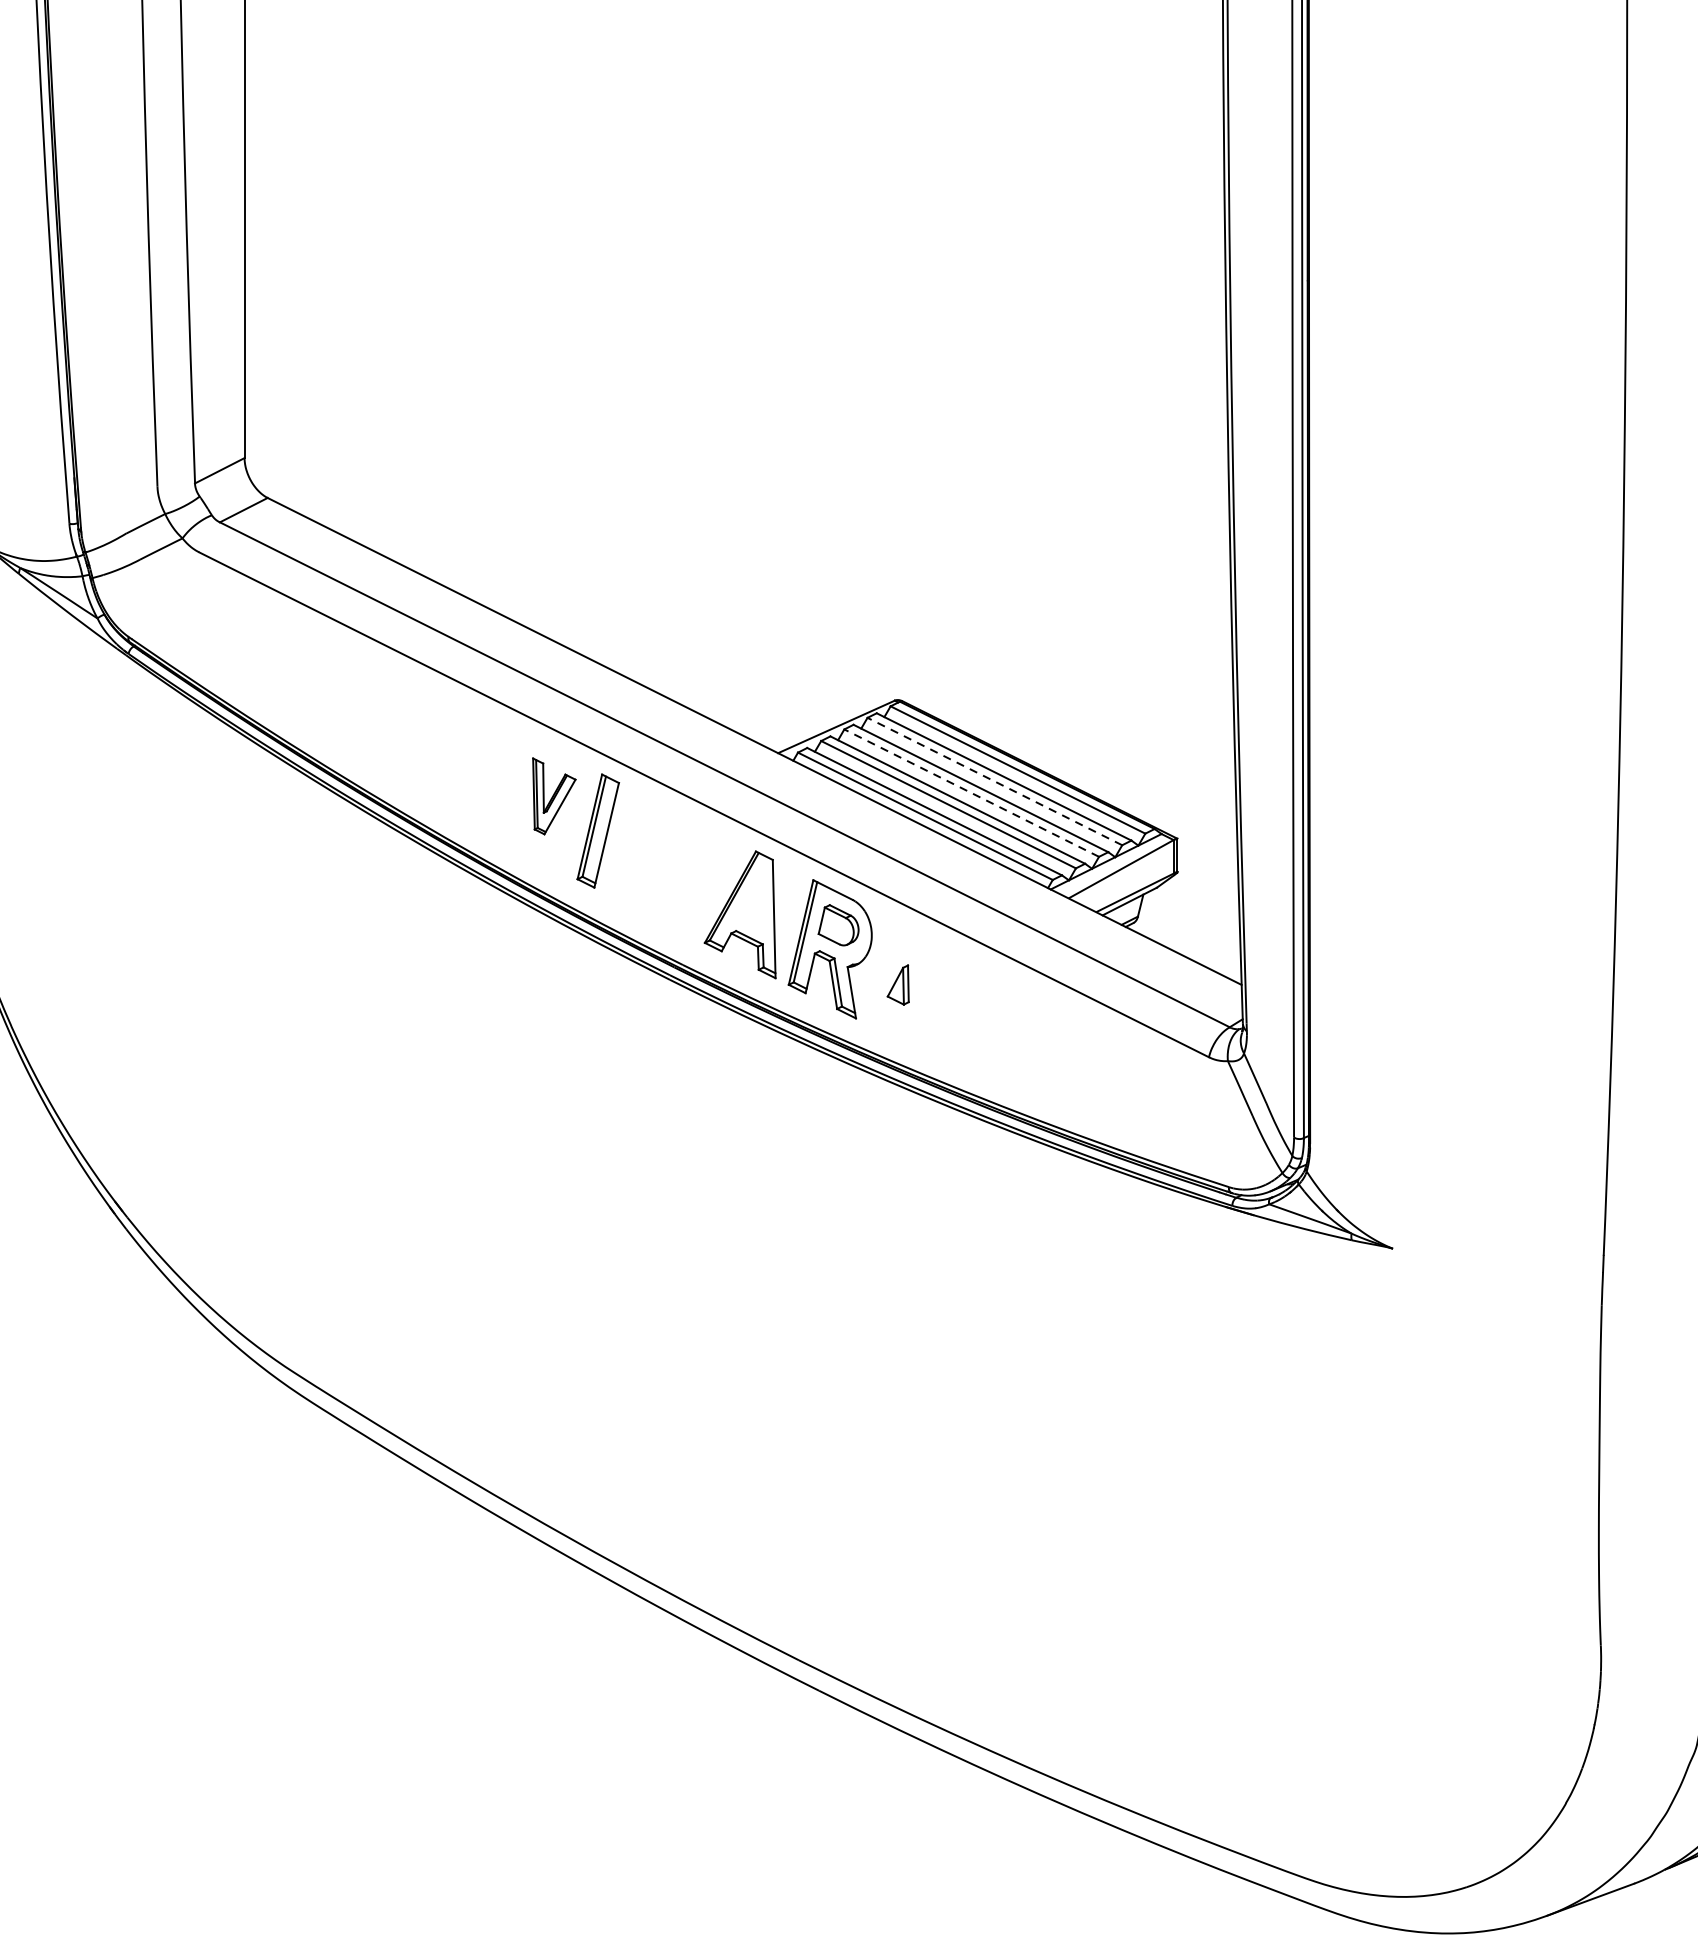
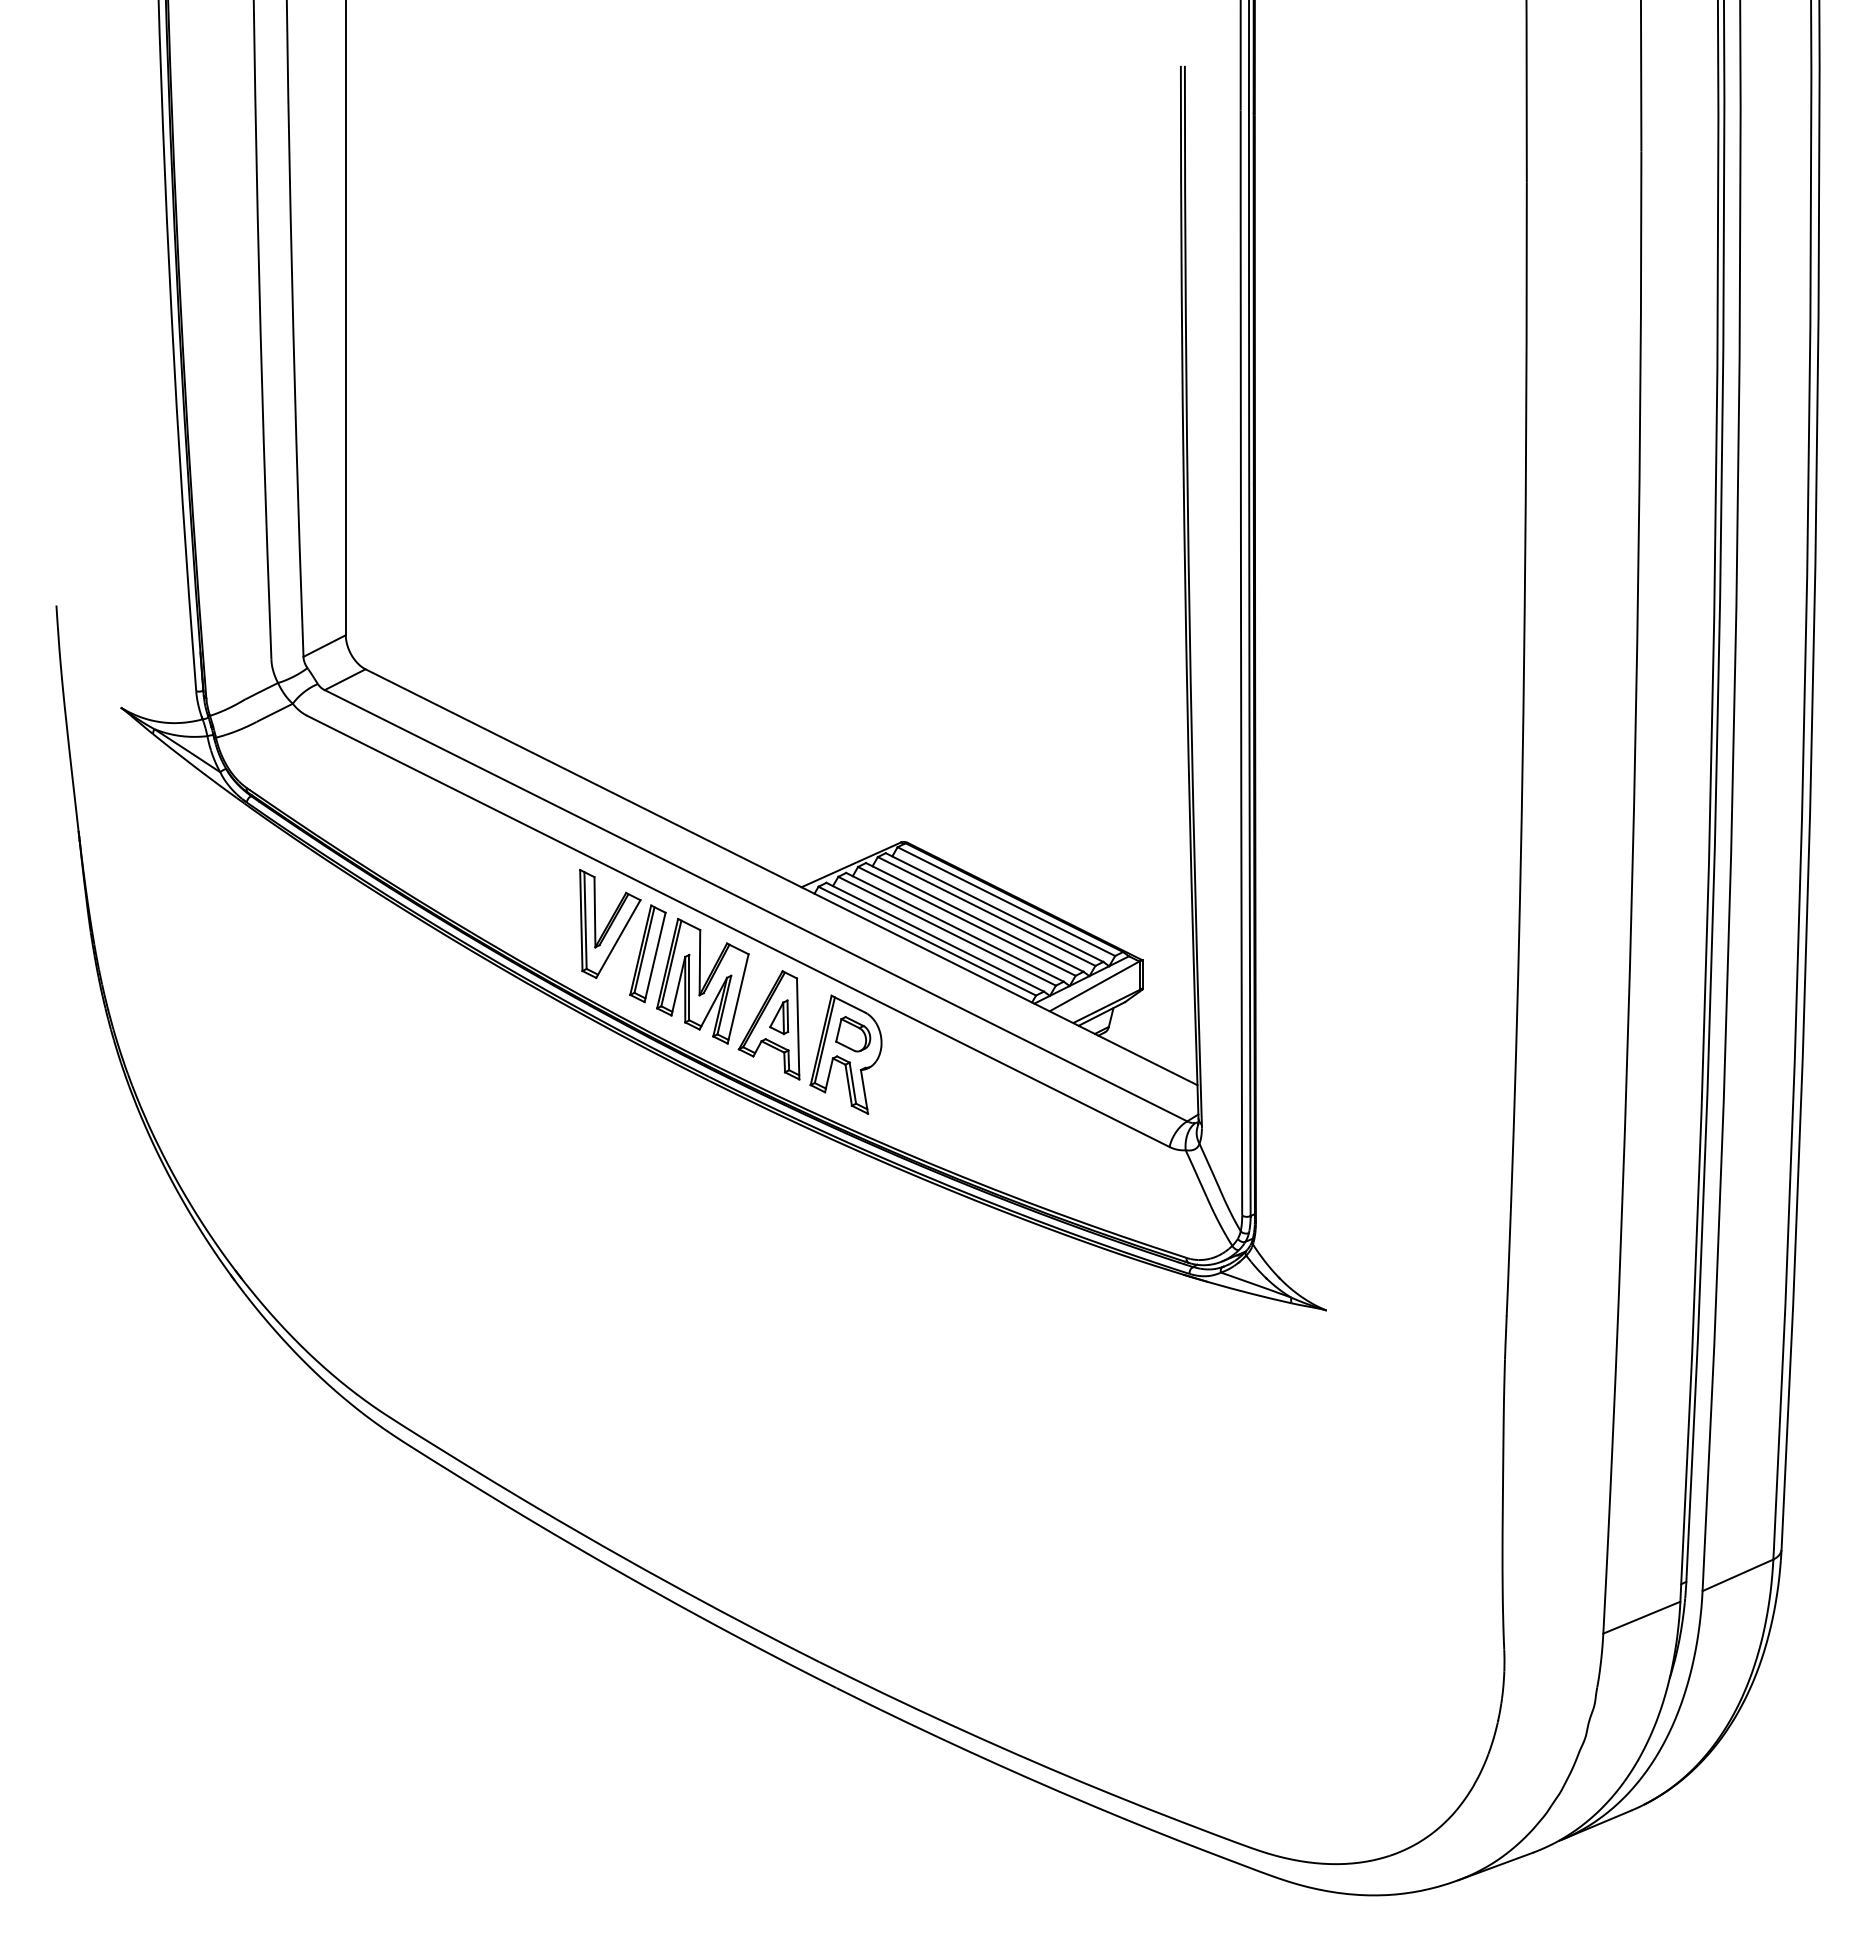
line: (994, 781) -> (986, 911), dashed -> solid
line: (971, 793) -> (966, 921), dashed -> solid
part: (554, 796) -> (610, 924), size x1.67
part: (662, 863) -> (702, 981), added
part: (898, 985) -> (779, 1017), moved

